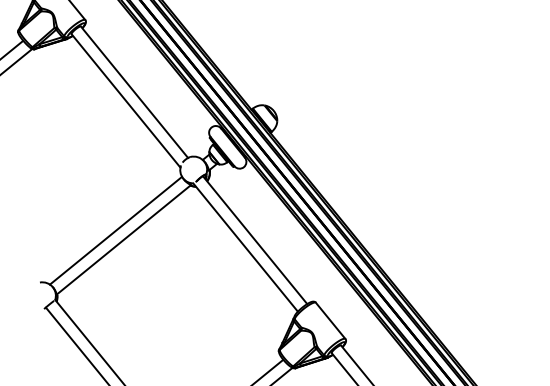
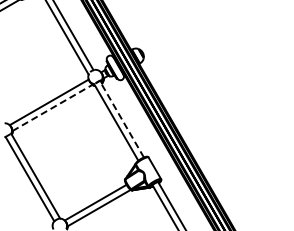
line: (125, 238) -> (53, 107), solid -> dashed
line: (254, 238) -> (121, 118), solid -> dashed

